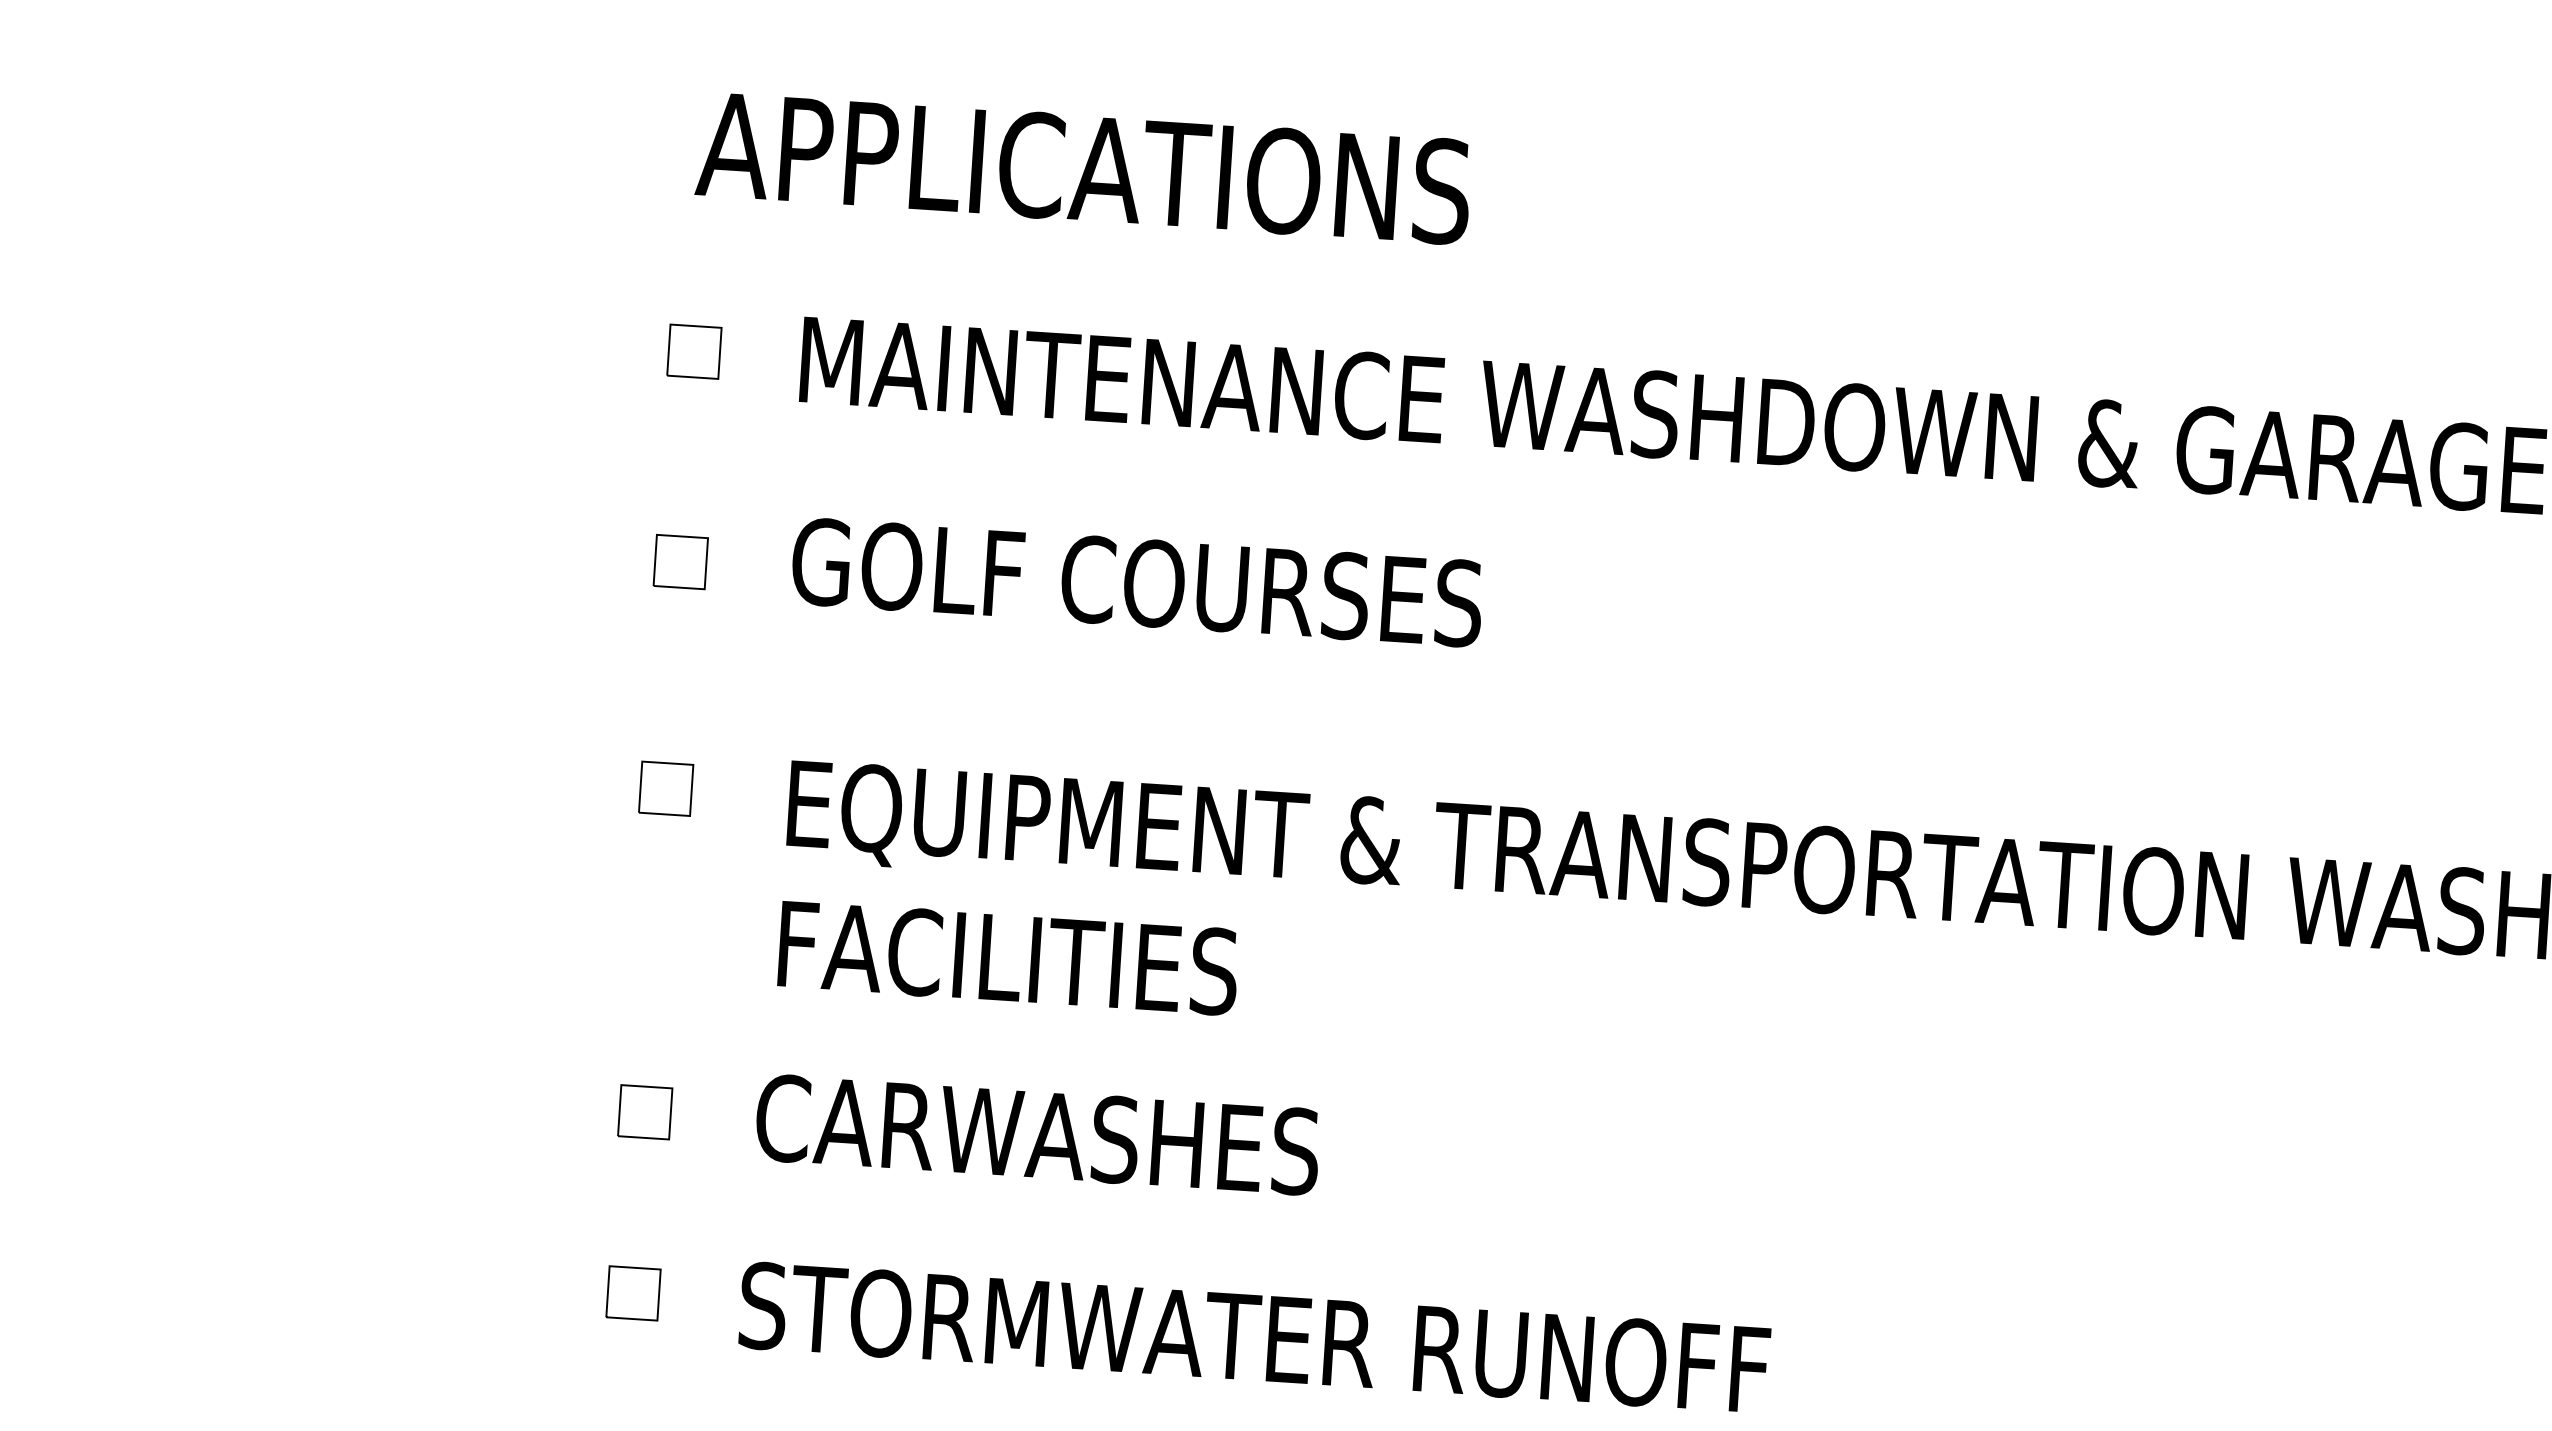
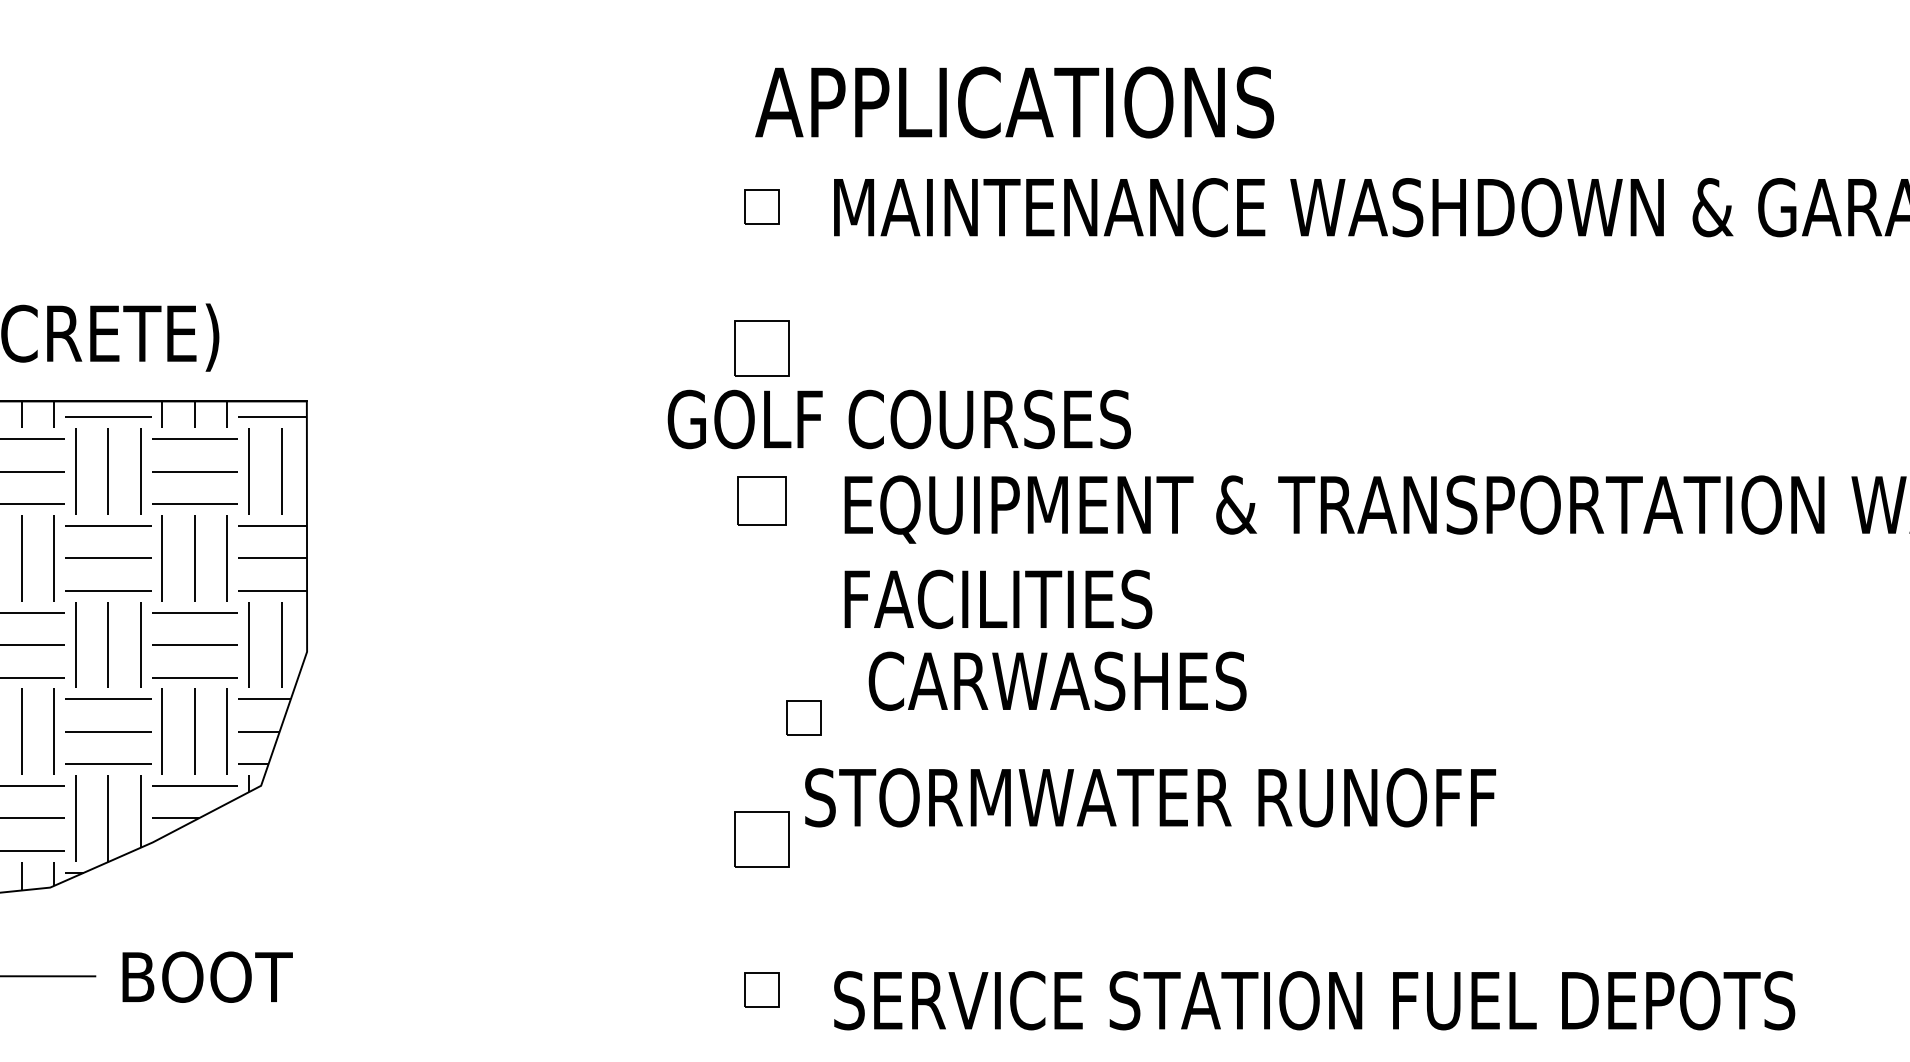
text: (1083, 168) -> (1014, 102), moved
part: (680, 562) -> (761, 348), size x1.6
text: (1136, 582) -> (898, 419), moved
part: (665, 788) -> (761, 500), size x1.4
part: (644, 1111) -> (803, 717), moved
text: (1037, 1133) -> (1057, 680), moved
part: (632, 1292) -> (761, 839), size x1.6
text: (1254, 1337) -> (1150, 797), moved

